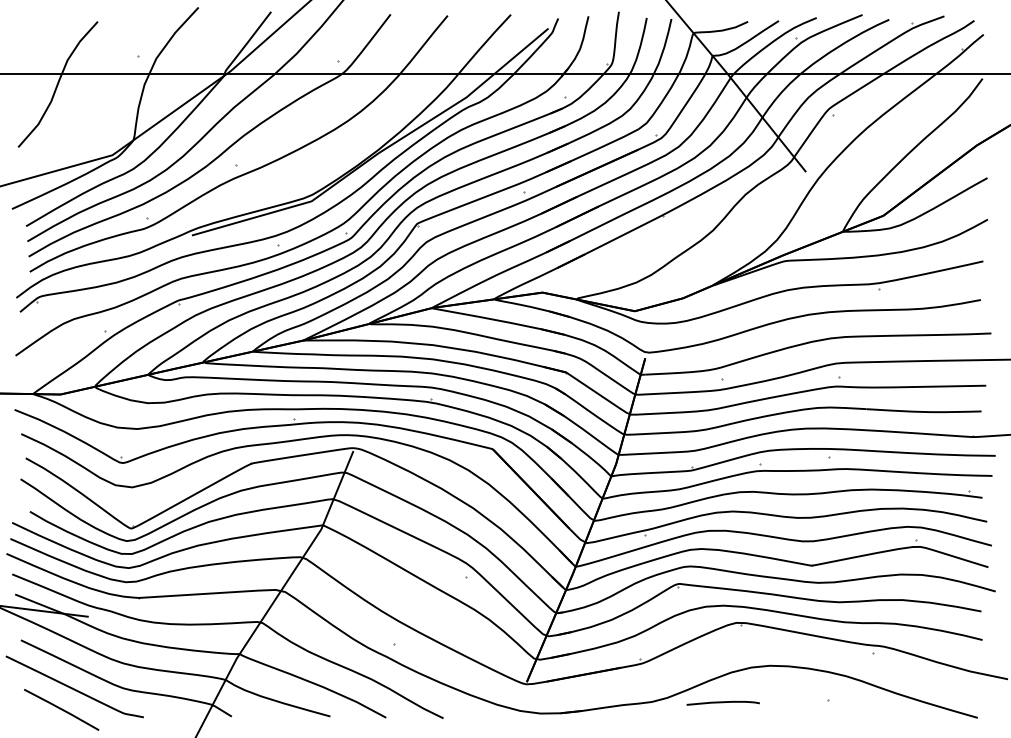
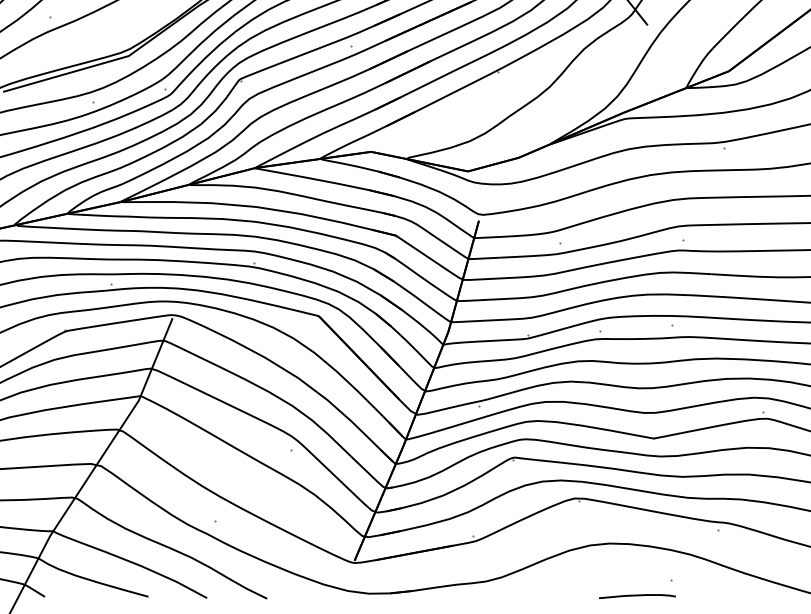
curve: (722, 703) -> (636, 596), moved

